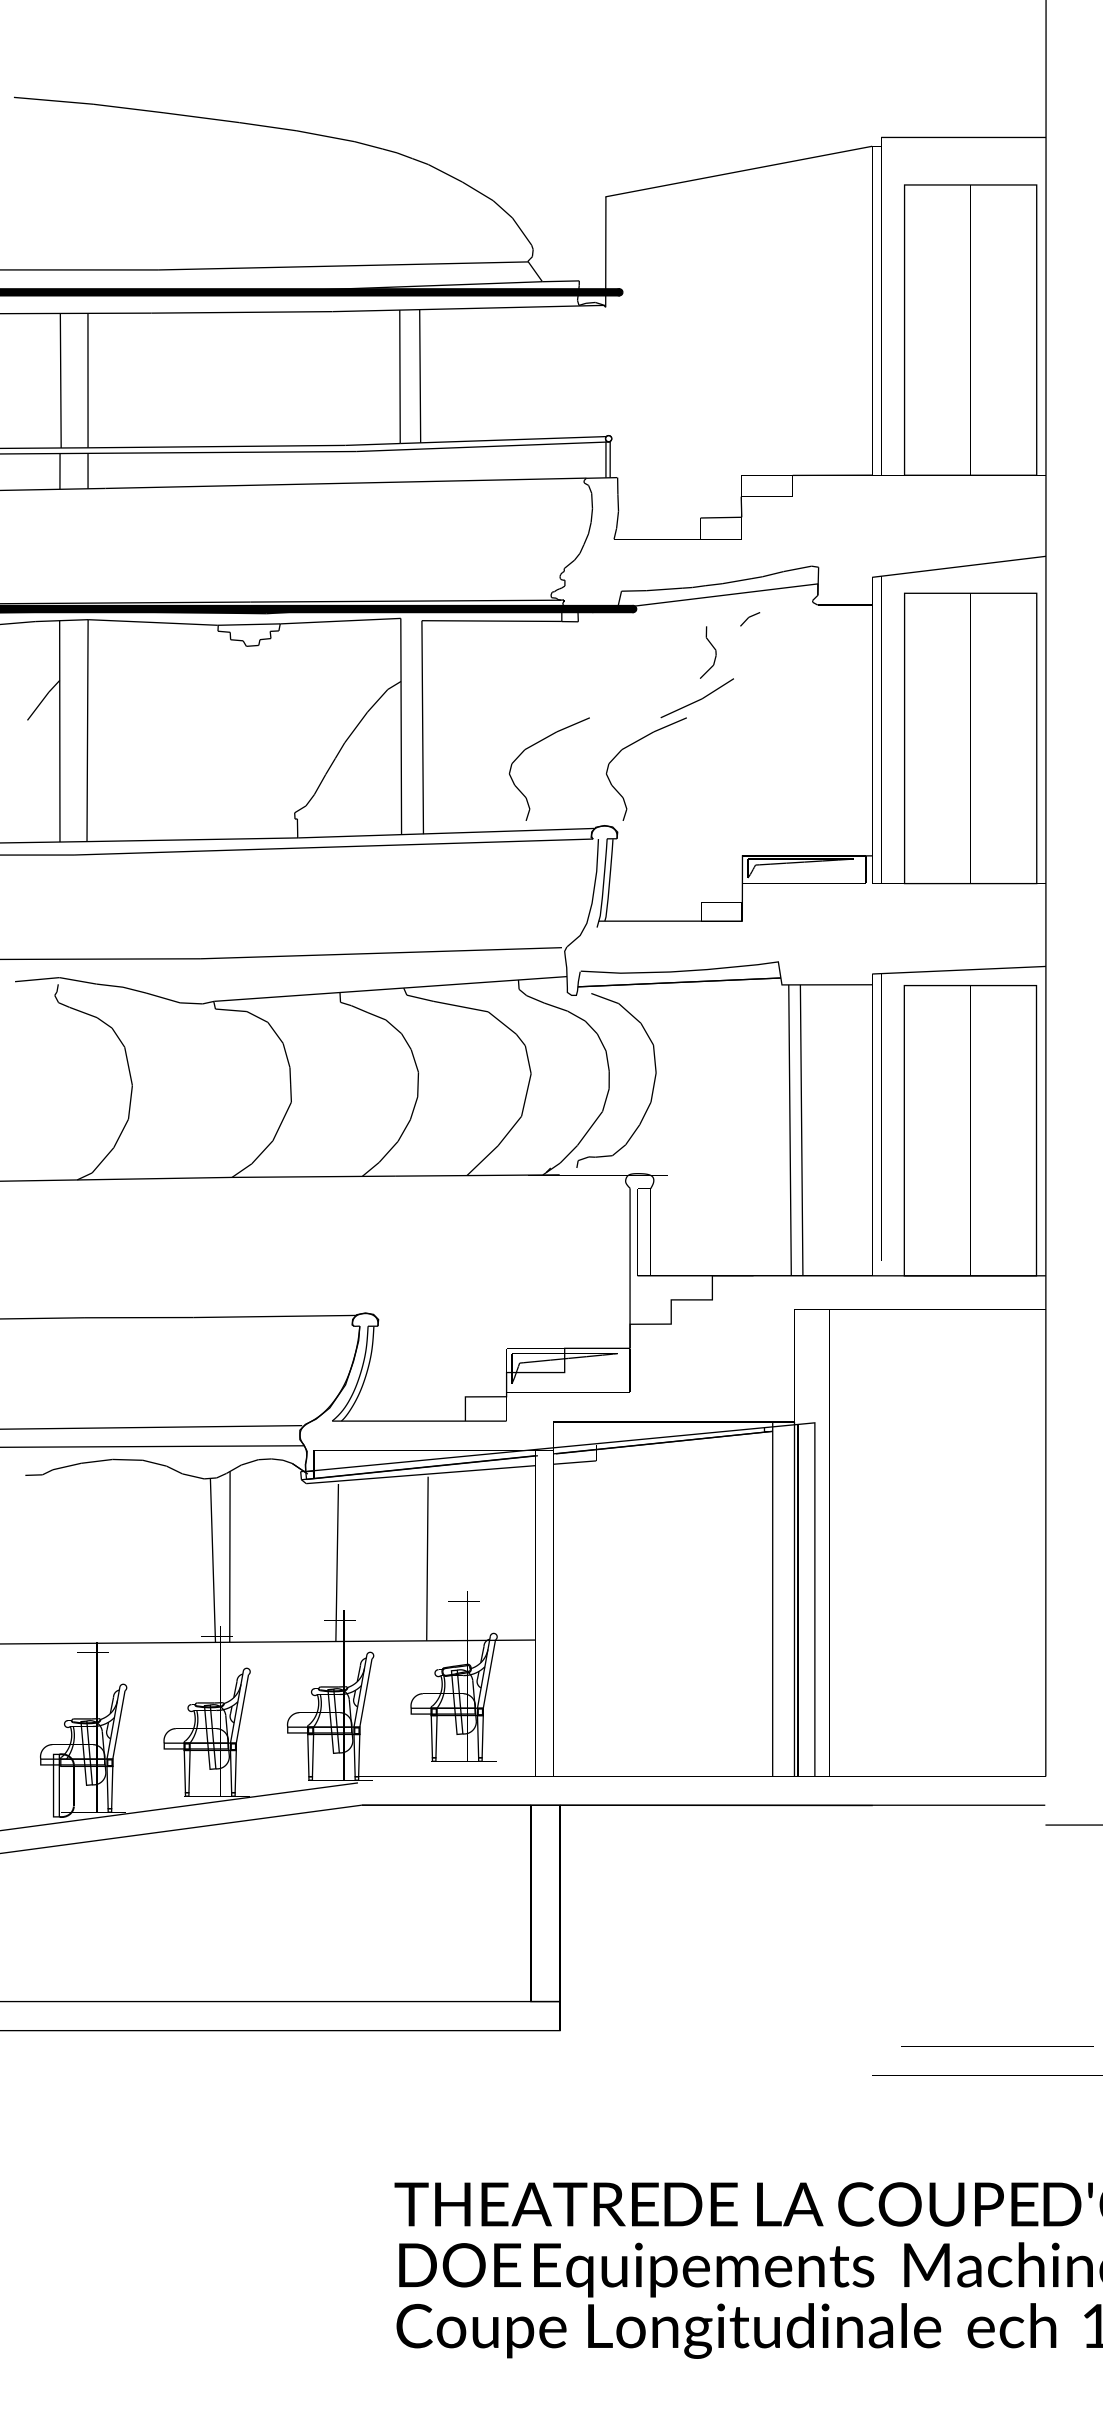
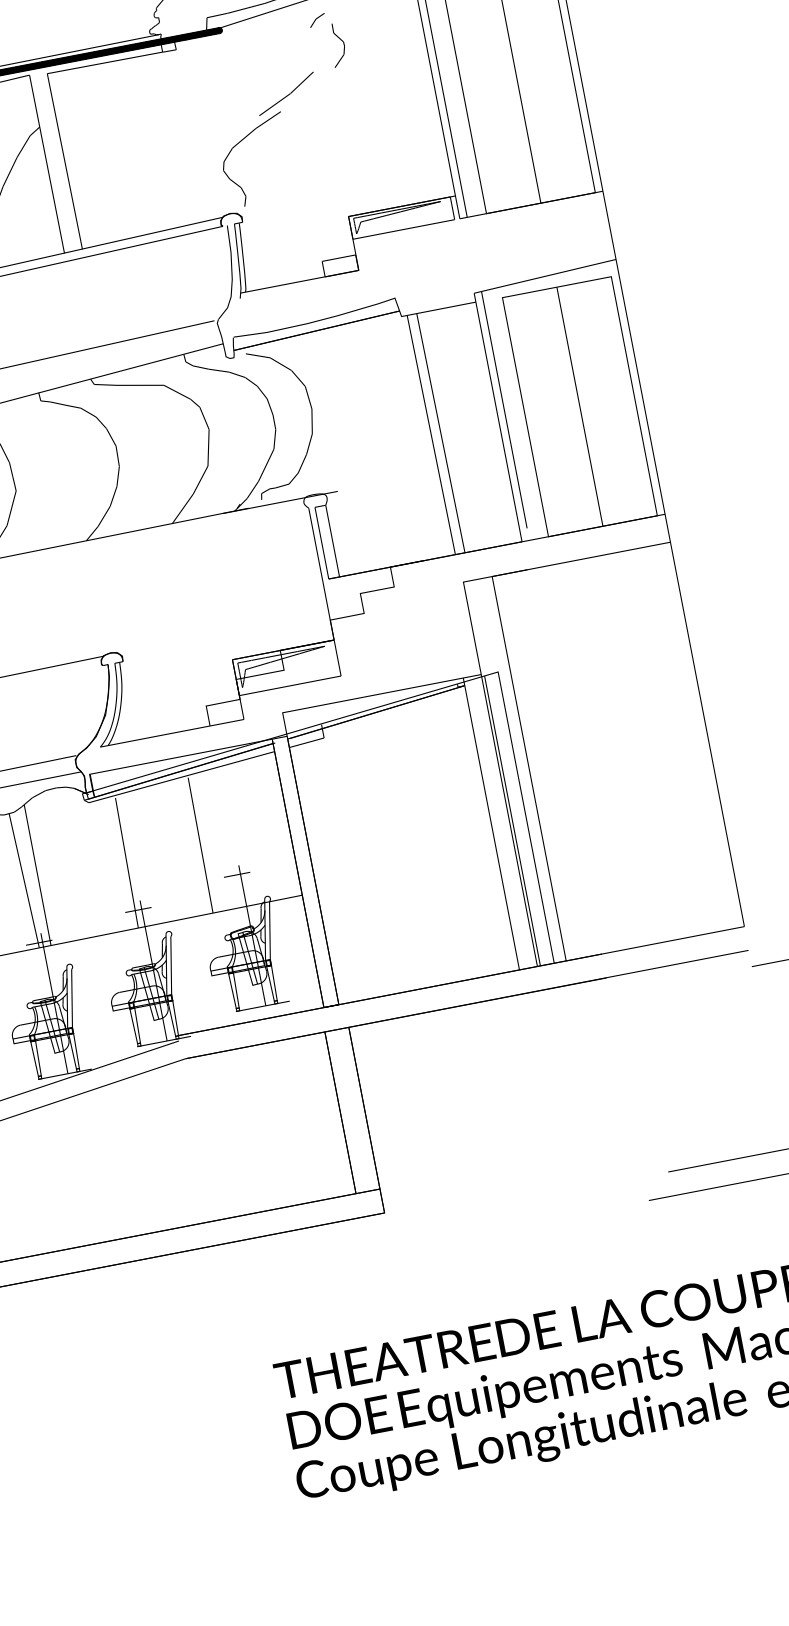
part: (713, 648) -> (341, 40), moved
part: (532, 746) -> (158, 159), removed

